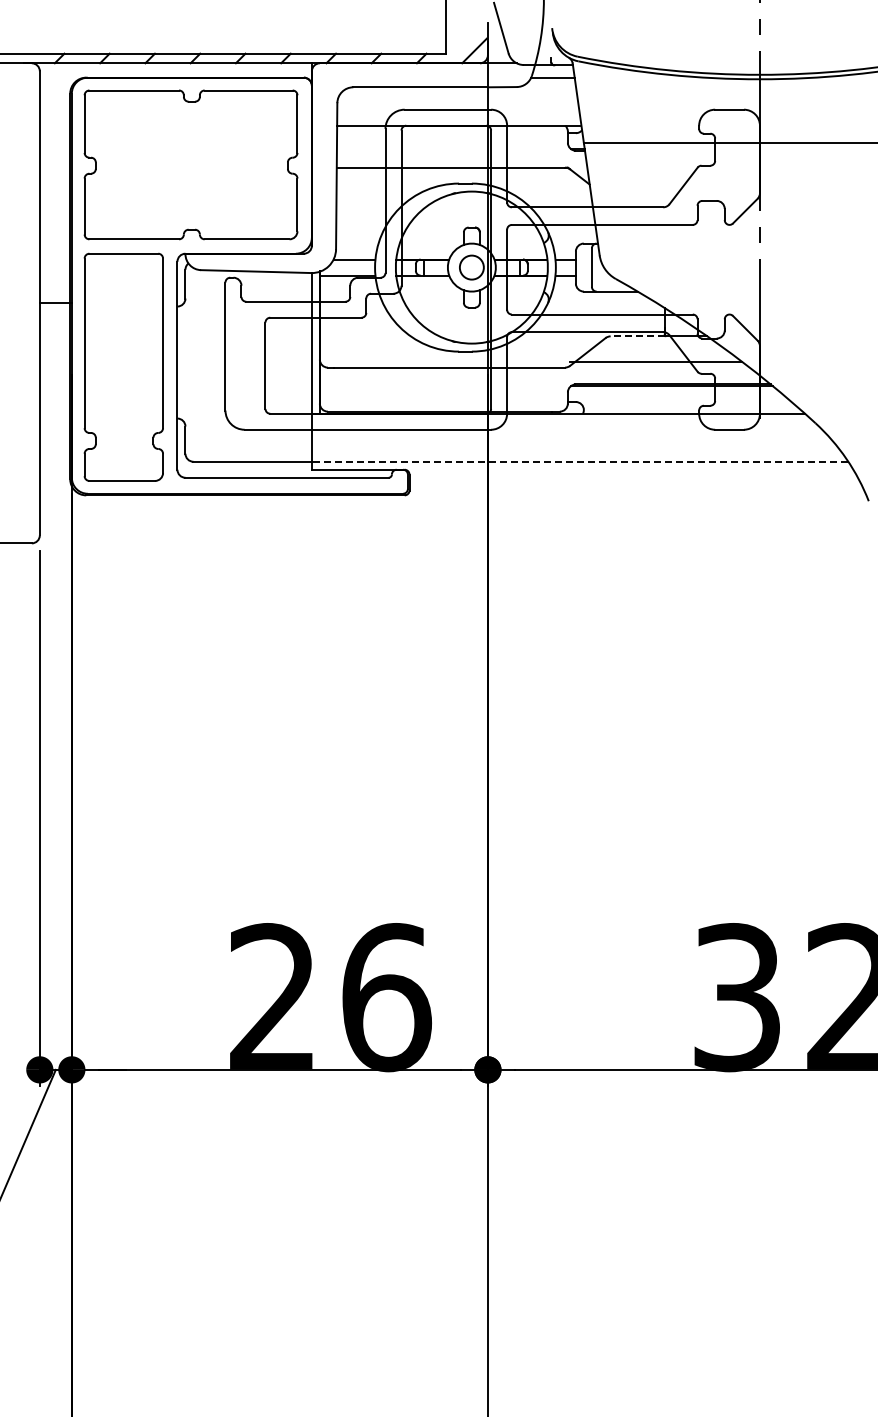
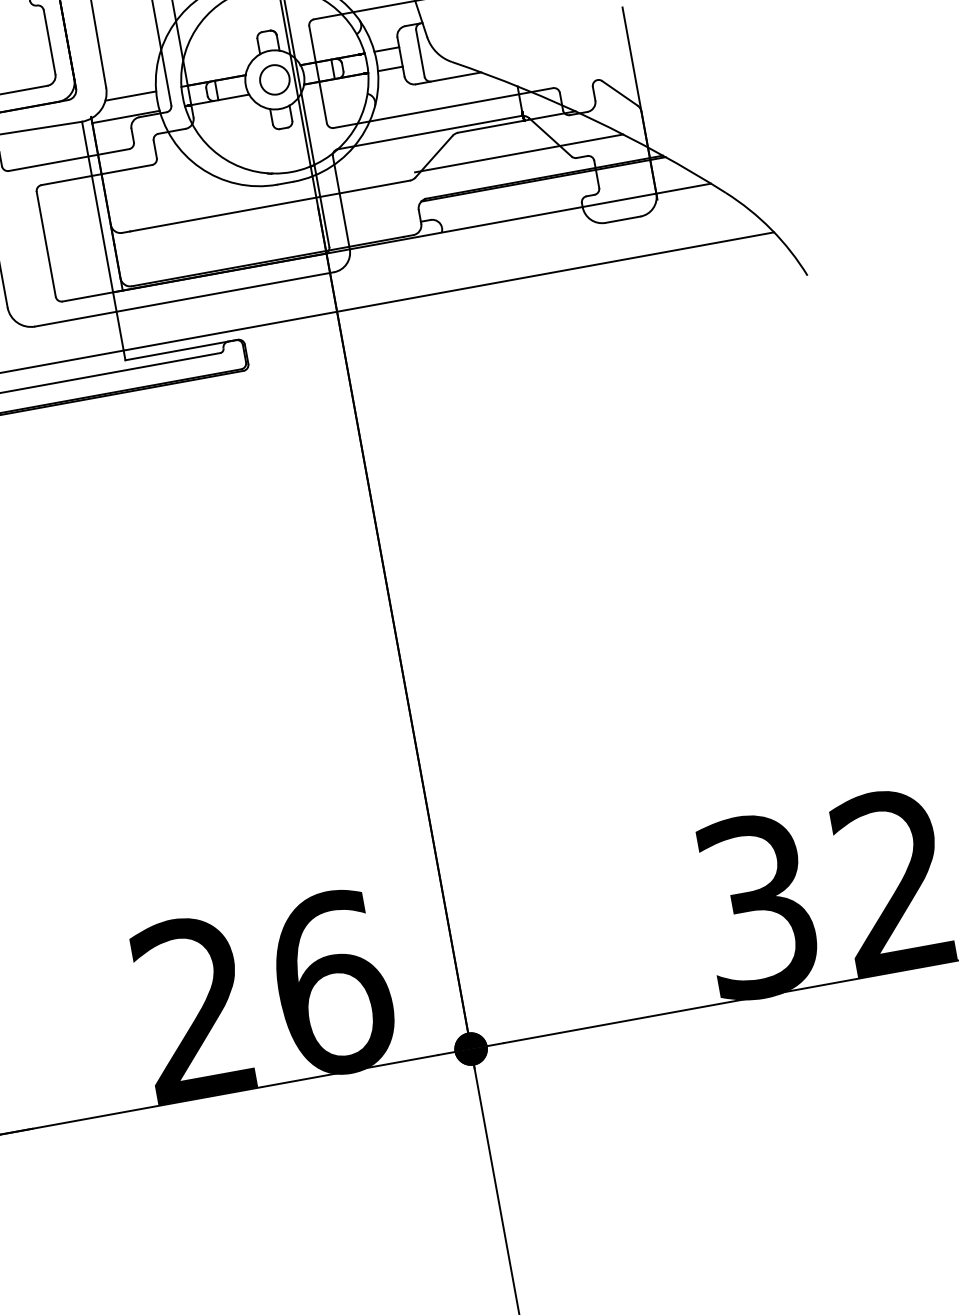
line: (637, 336) -> (490, 126), dashed -> solid
line: (579, 461) -> (448, 291), dashed -> solid

